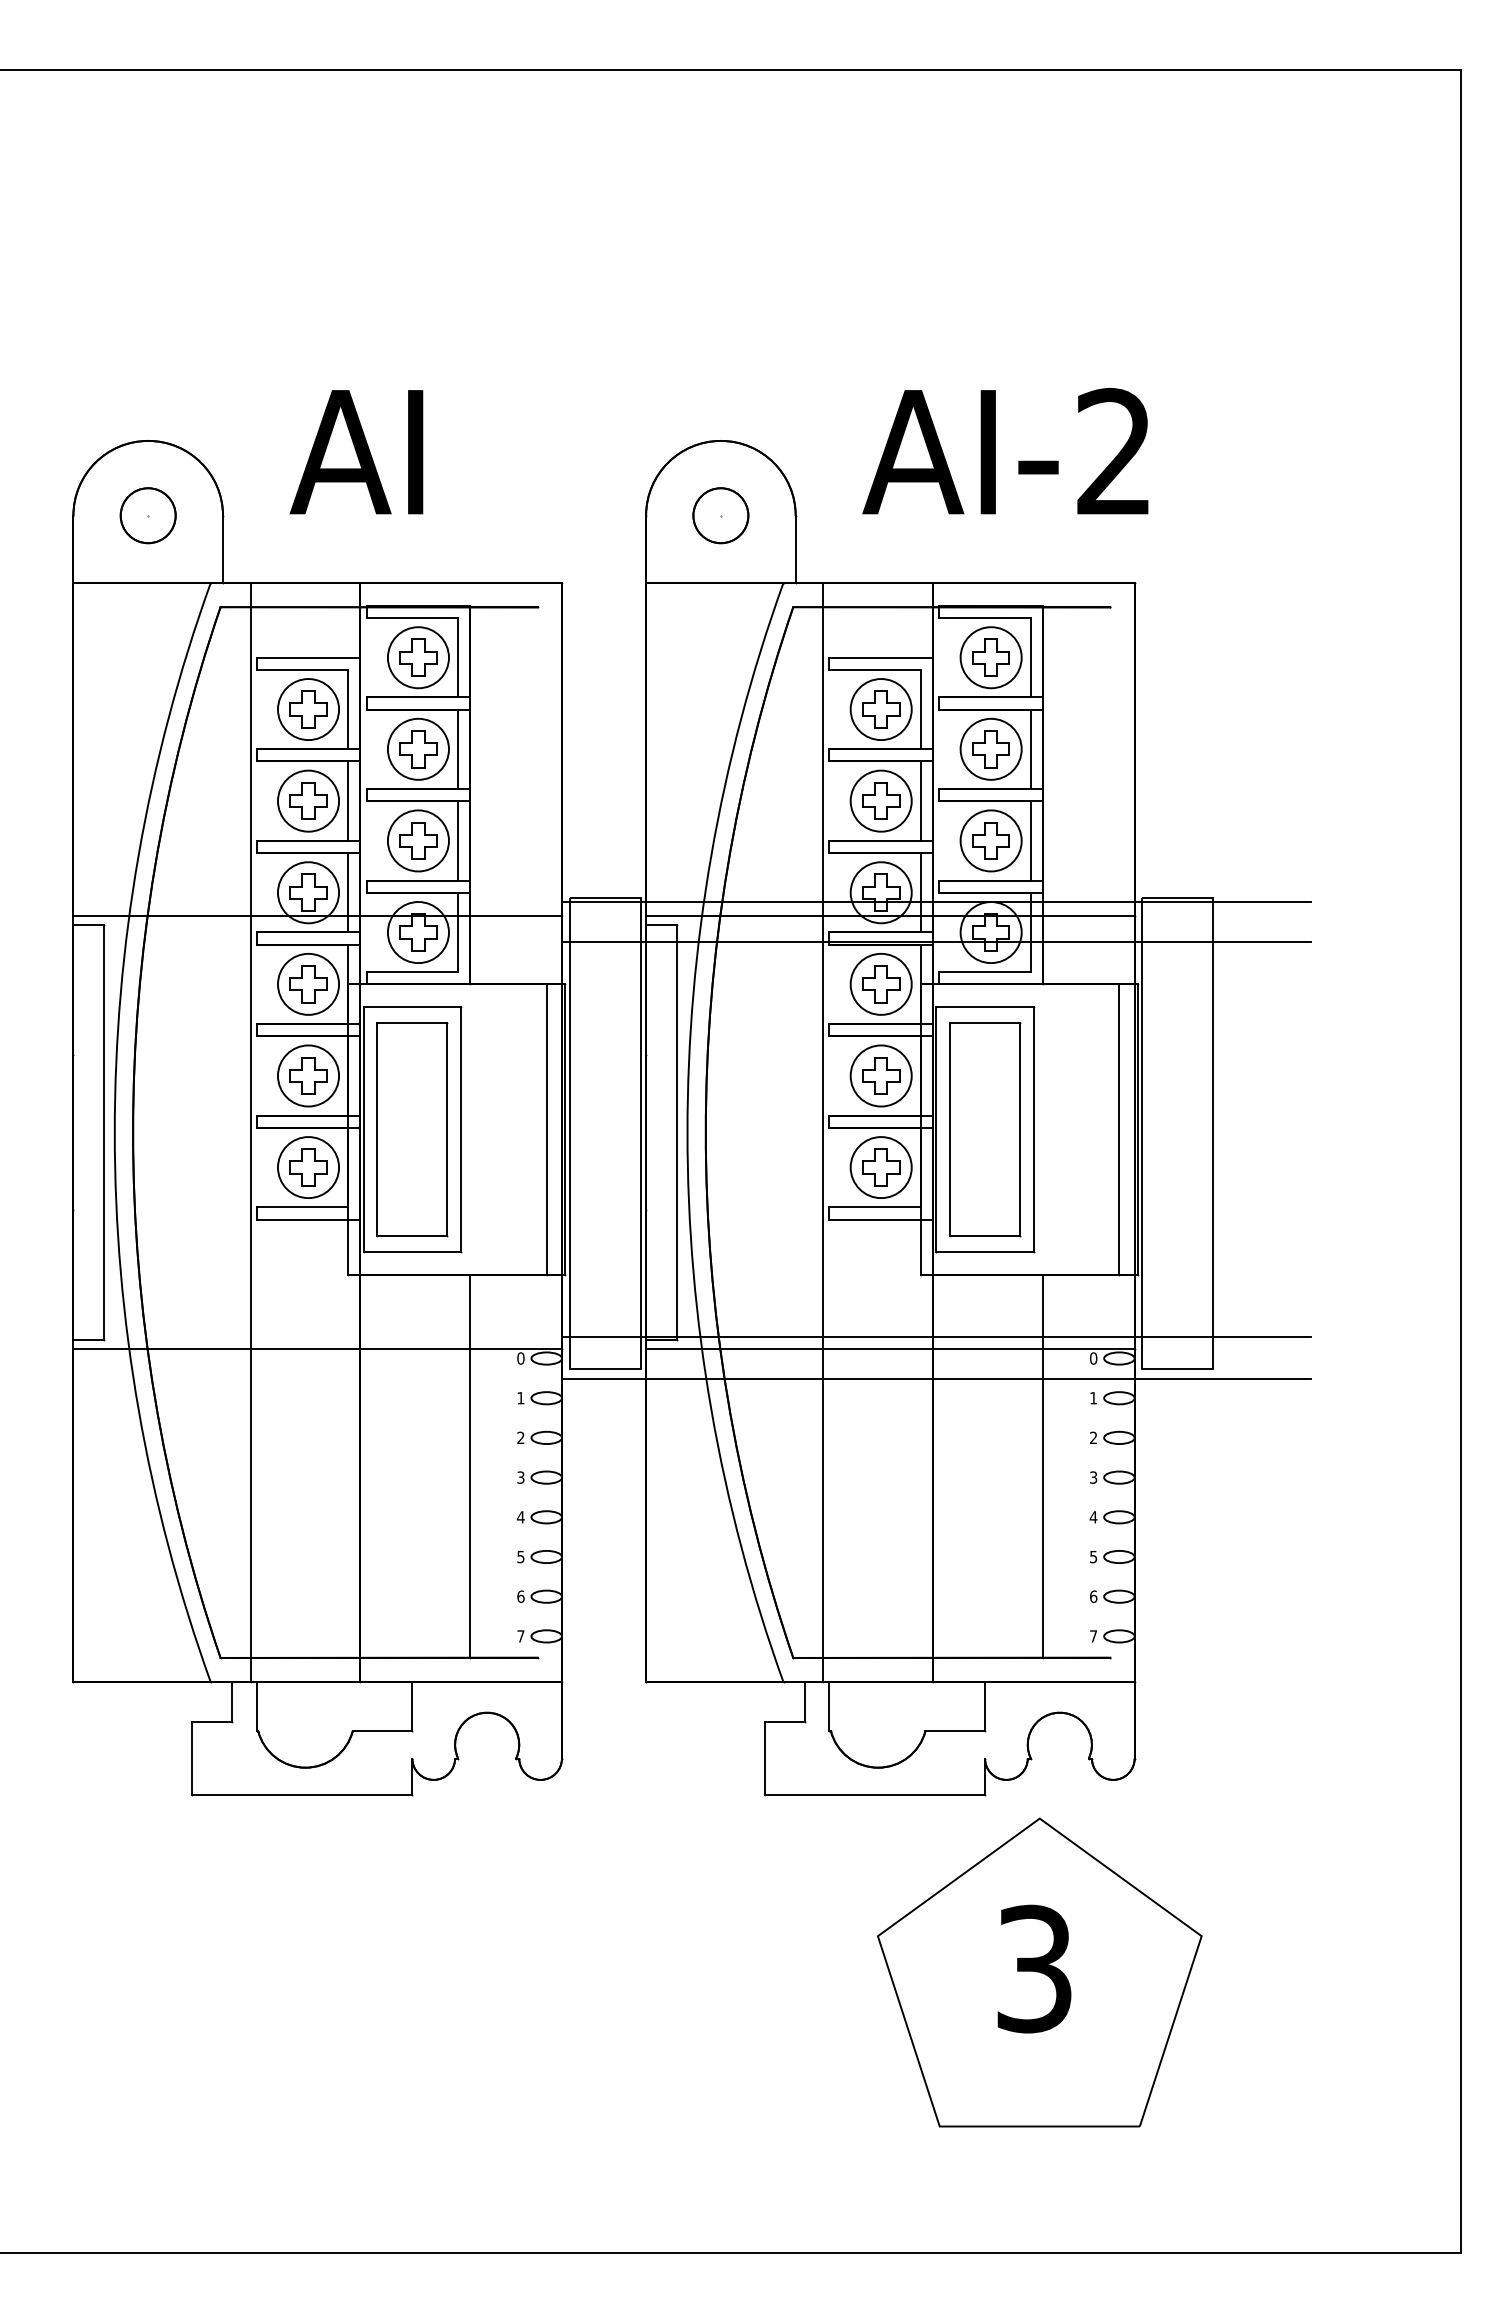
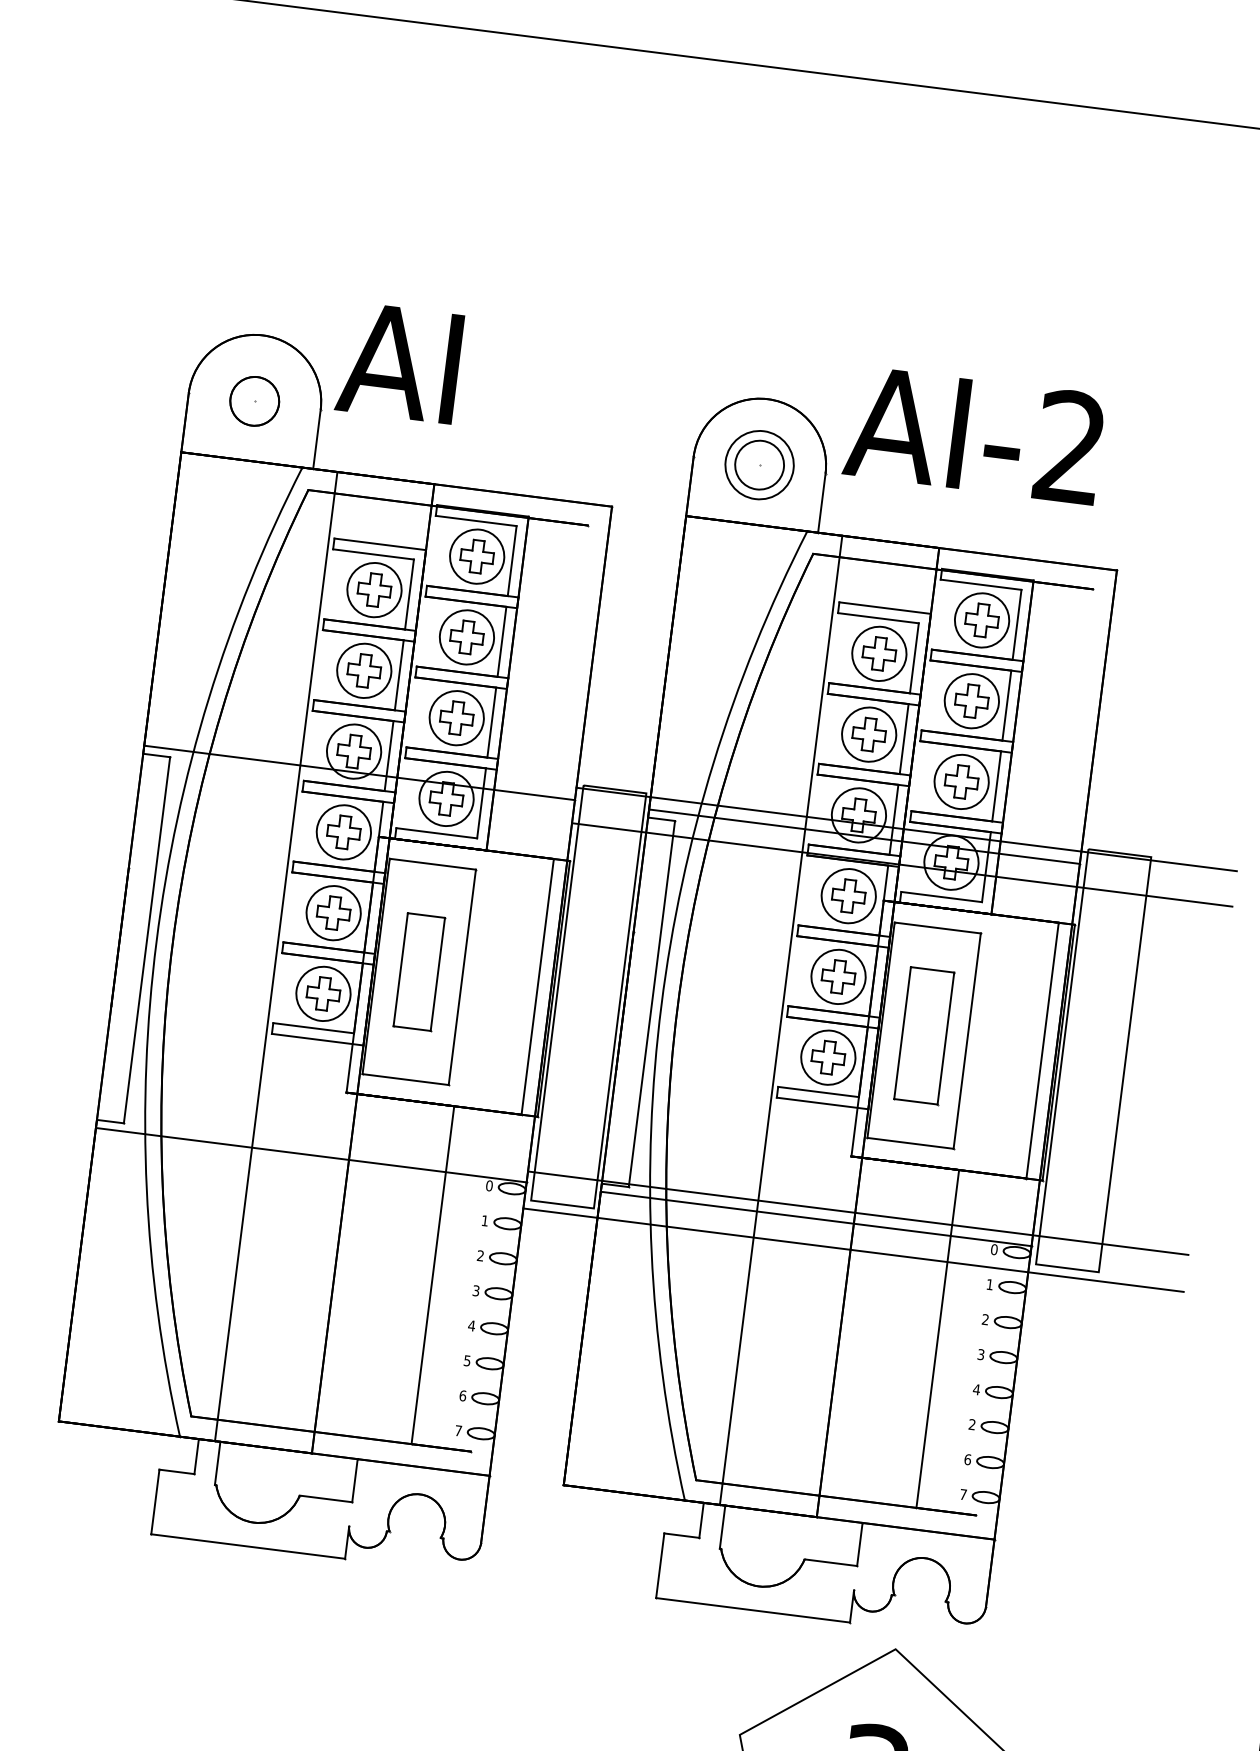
text: (1005, 450) -> (974, 433), moved
text: (356, 452) -> (399, 363), moved
circle: (720, 515) -> (759, 464), size x1.4
part: (412, 1129) -> (419, 971), size x0.6
part: (985, 1129) -> (924, 1035), size x0.7
text: (1093, 1556) -> (972, 1424), 5 -> 2

